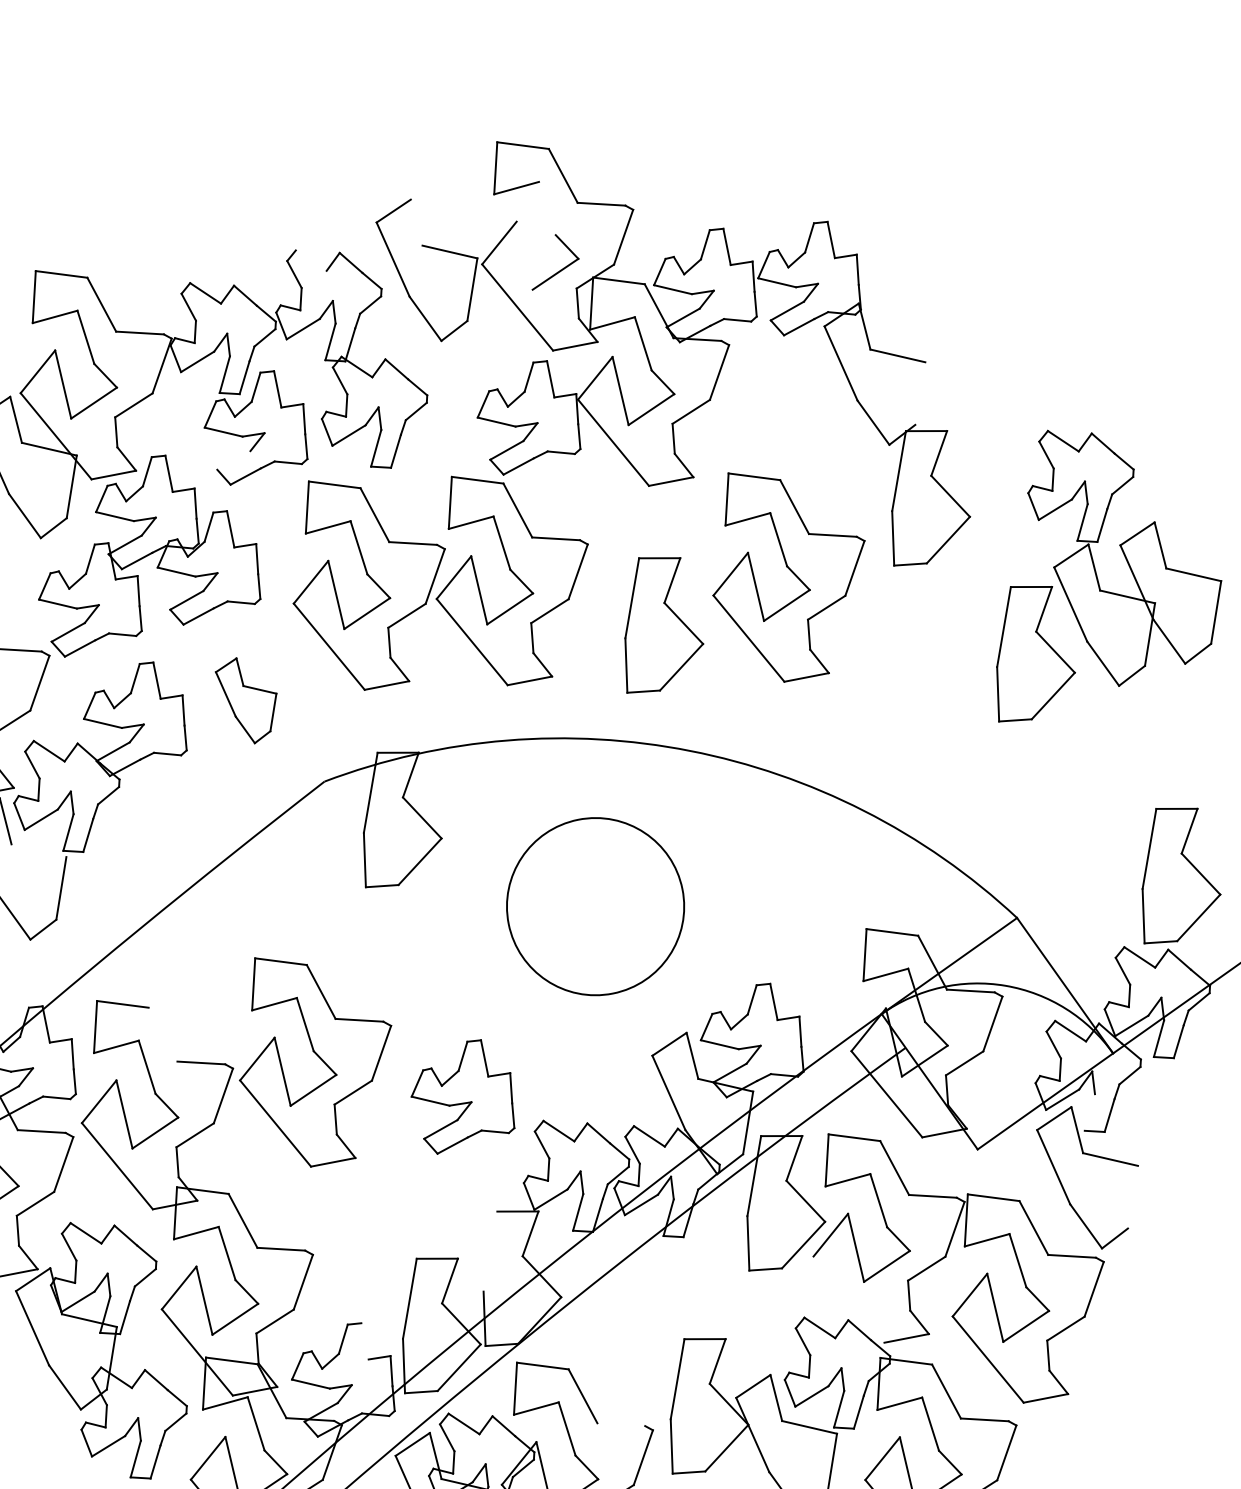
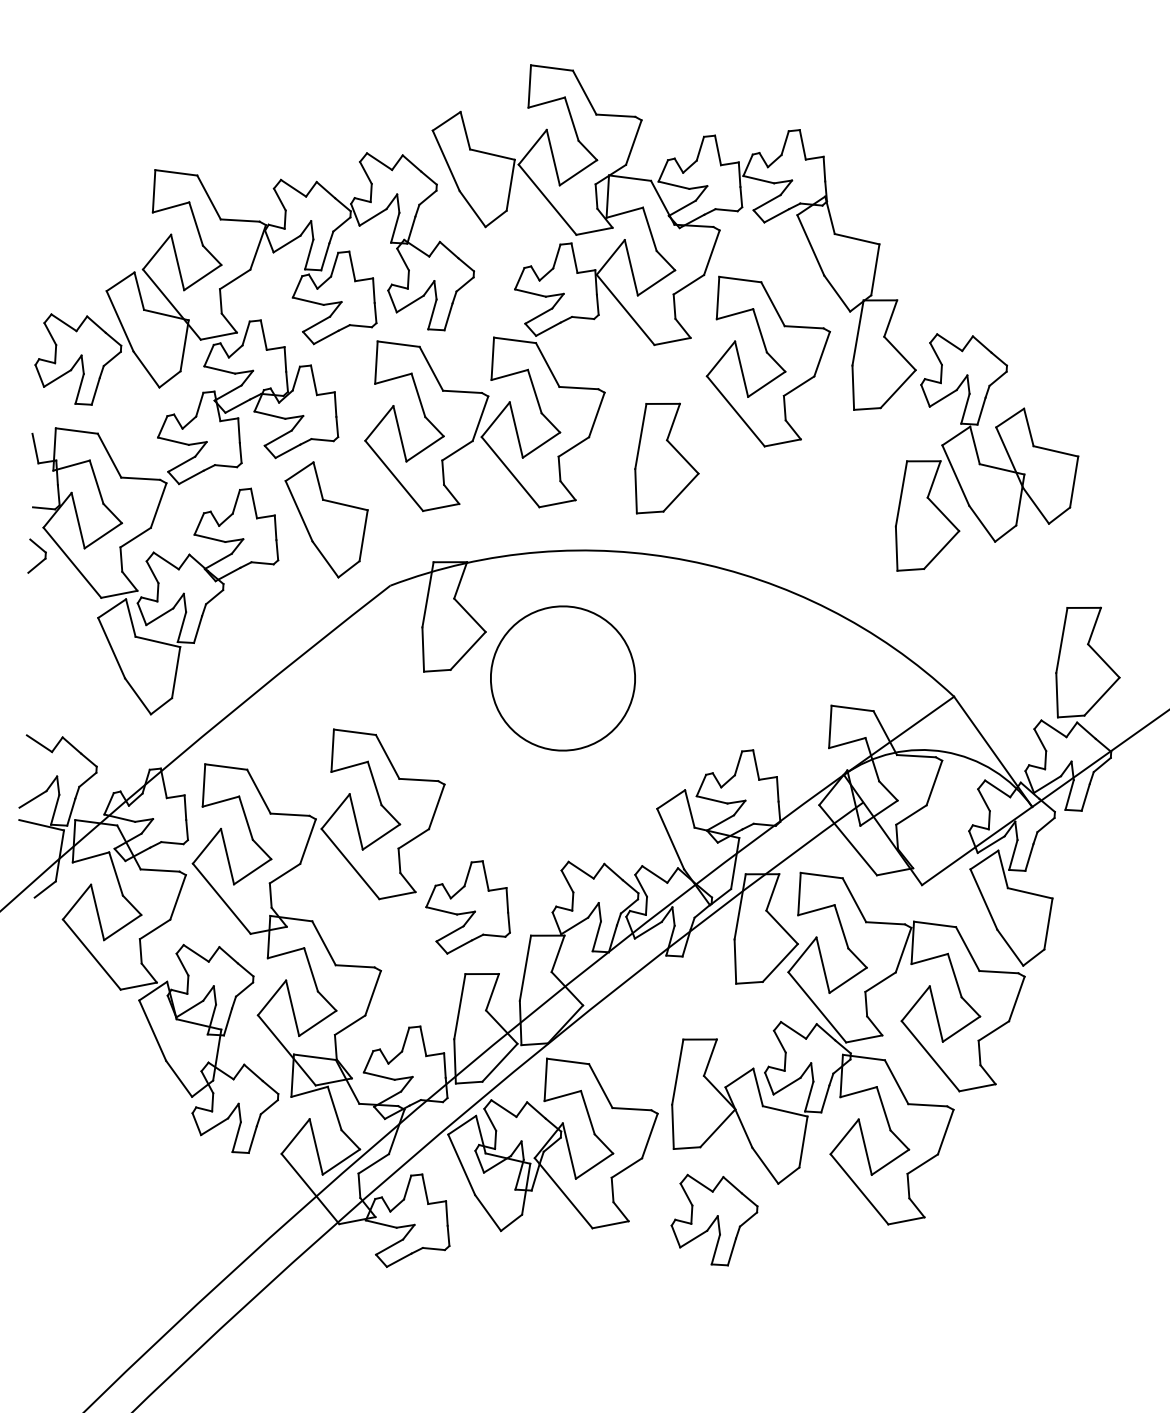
line: (547, 207) -> (571, 118), added
line: (416, 222) -> (465, 130), added
line: (523, 255) -> (552, 157), added
line: (311, 260) -> (379, 161), added
line: (920, 393) -> (875, 269), added
line: (233, 459) -> (316, 323), added
part: (787, 577) -> (767, 361), moved
part: (1098, 578) -> (978, 454), moved
part: (246, 700) -> (326, 519), size x1.67
line: (38, 850) -> (157, 641), added
part: (594, 906) -> (562, 678), moved
line: (162, 1034) -> (258, 791), added
part: (462, 1097) -> (467, 907), moved
line: (1090, 1111) -> (1013, 854), added
line: (1133, 1196) -> (1048, 923), added
line: (490, 1250) -> (525, 967), added
line: (849, 1299) -> (817, 1007), added
line: (365, 1341) -> (423, 1041), added
line: (620, 1425) -> (631, 1109), added

